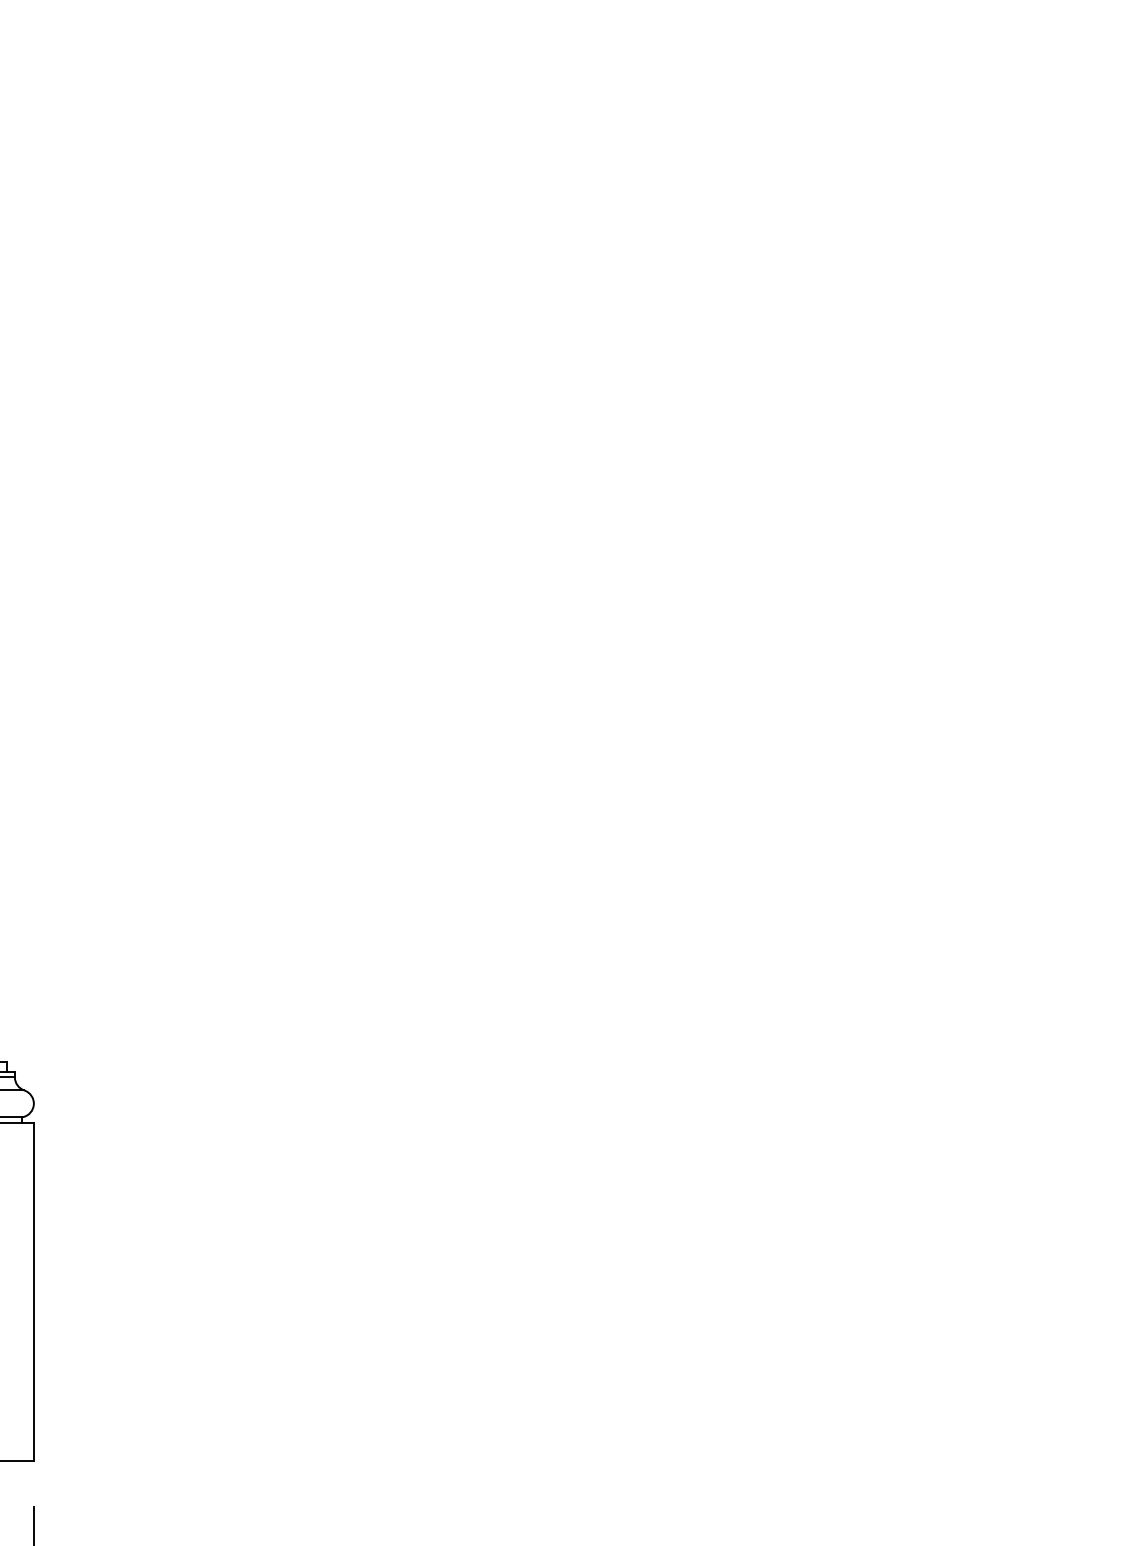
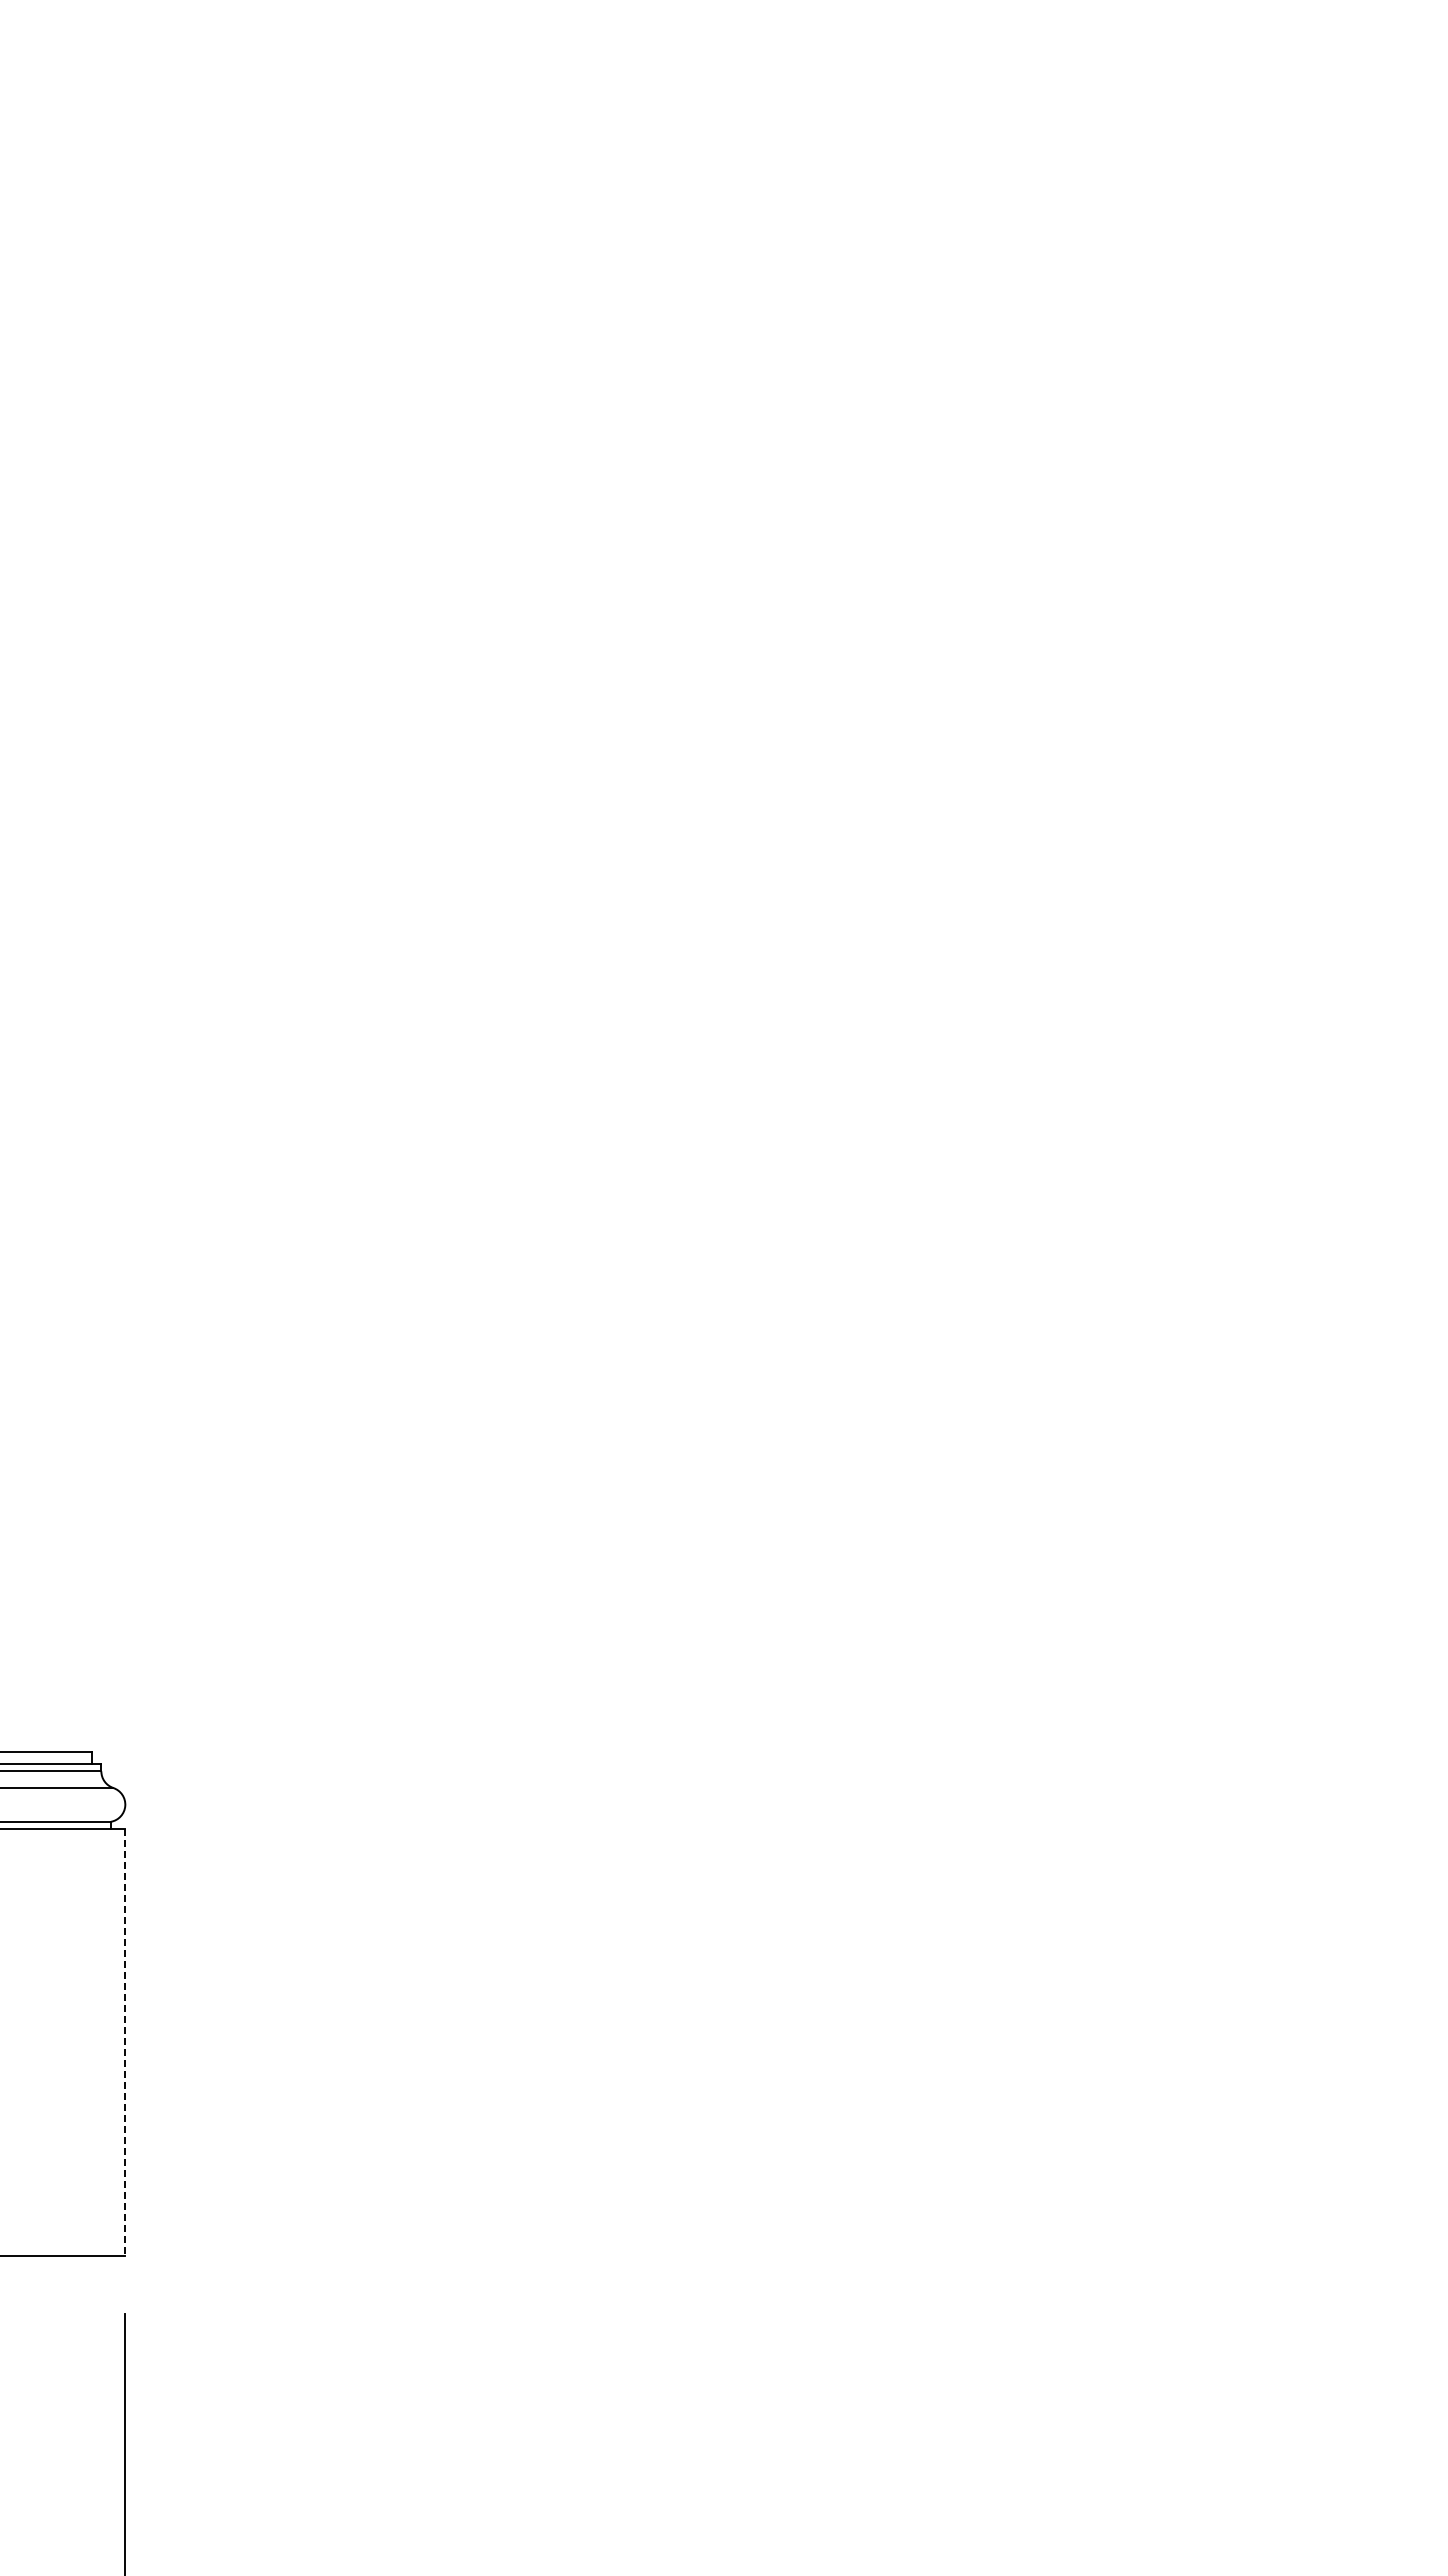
line: (34, 1292) -> (125, 2042), solid -> dashed

